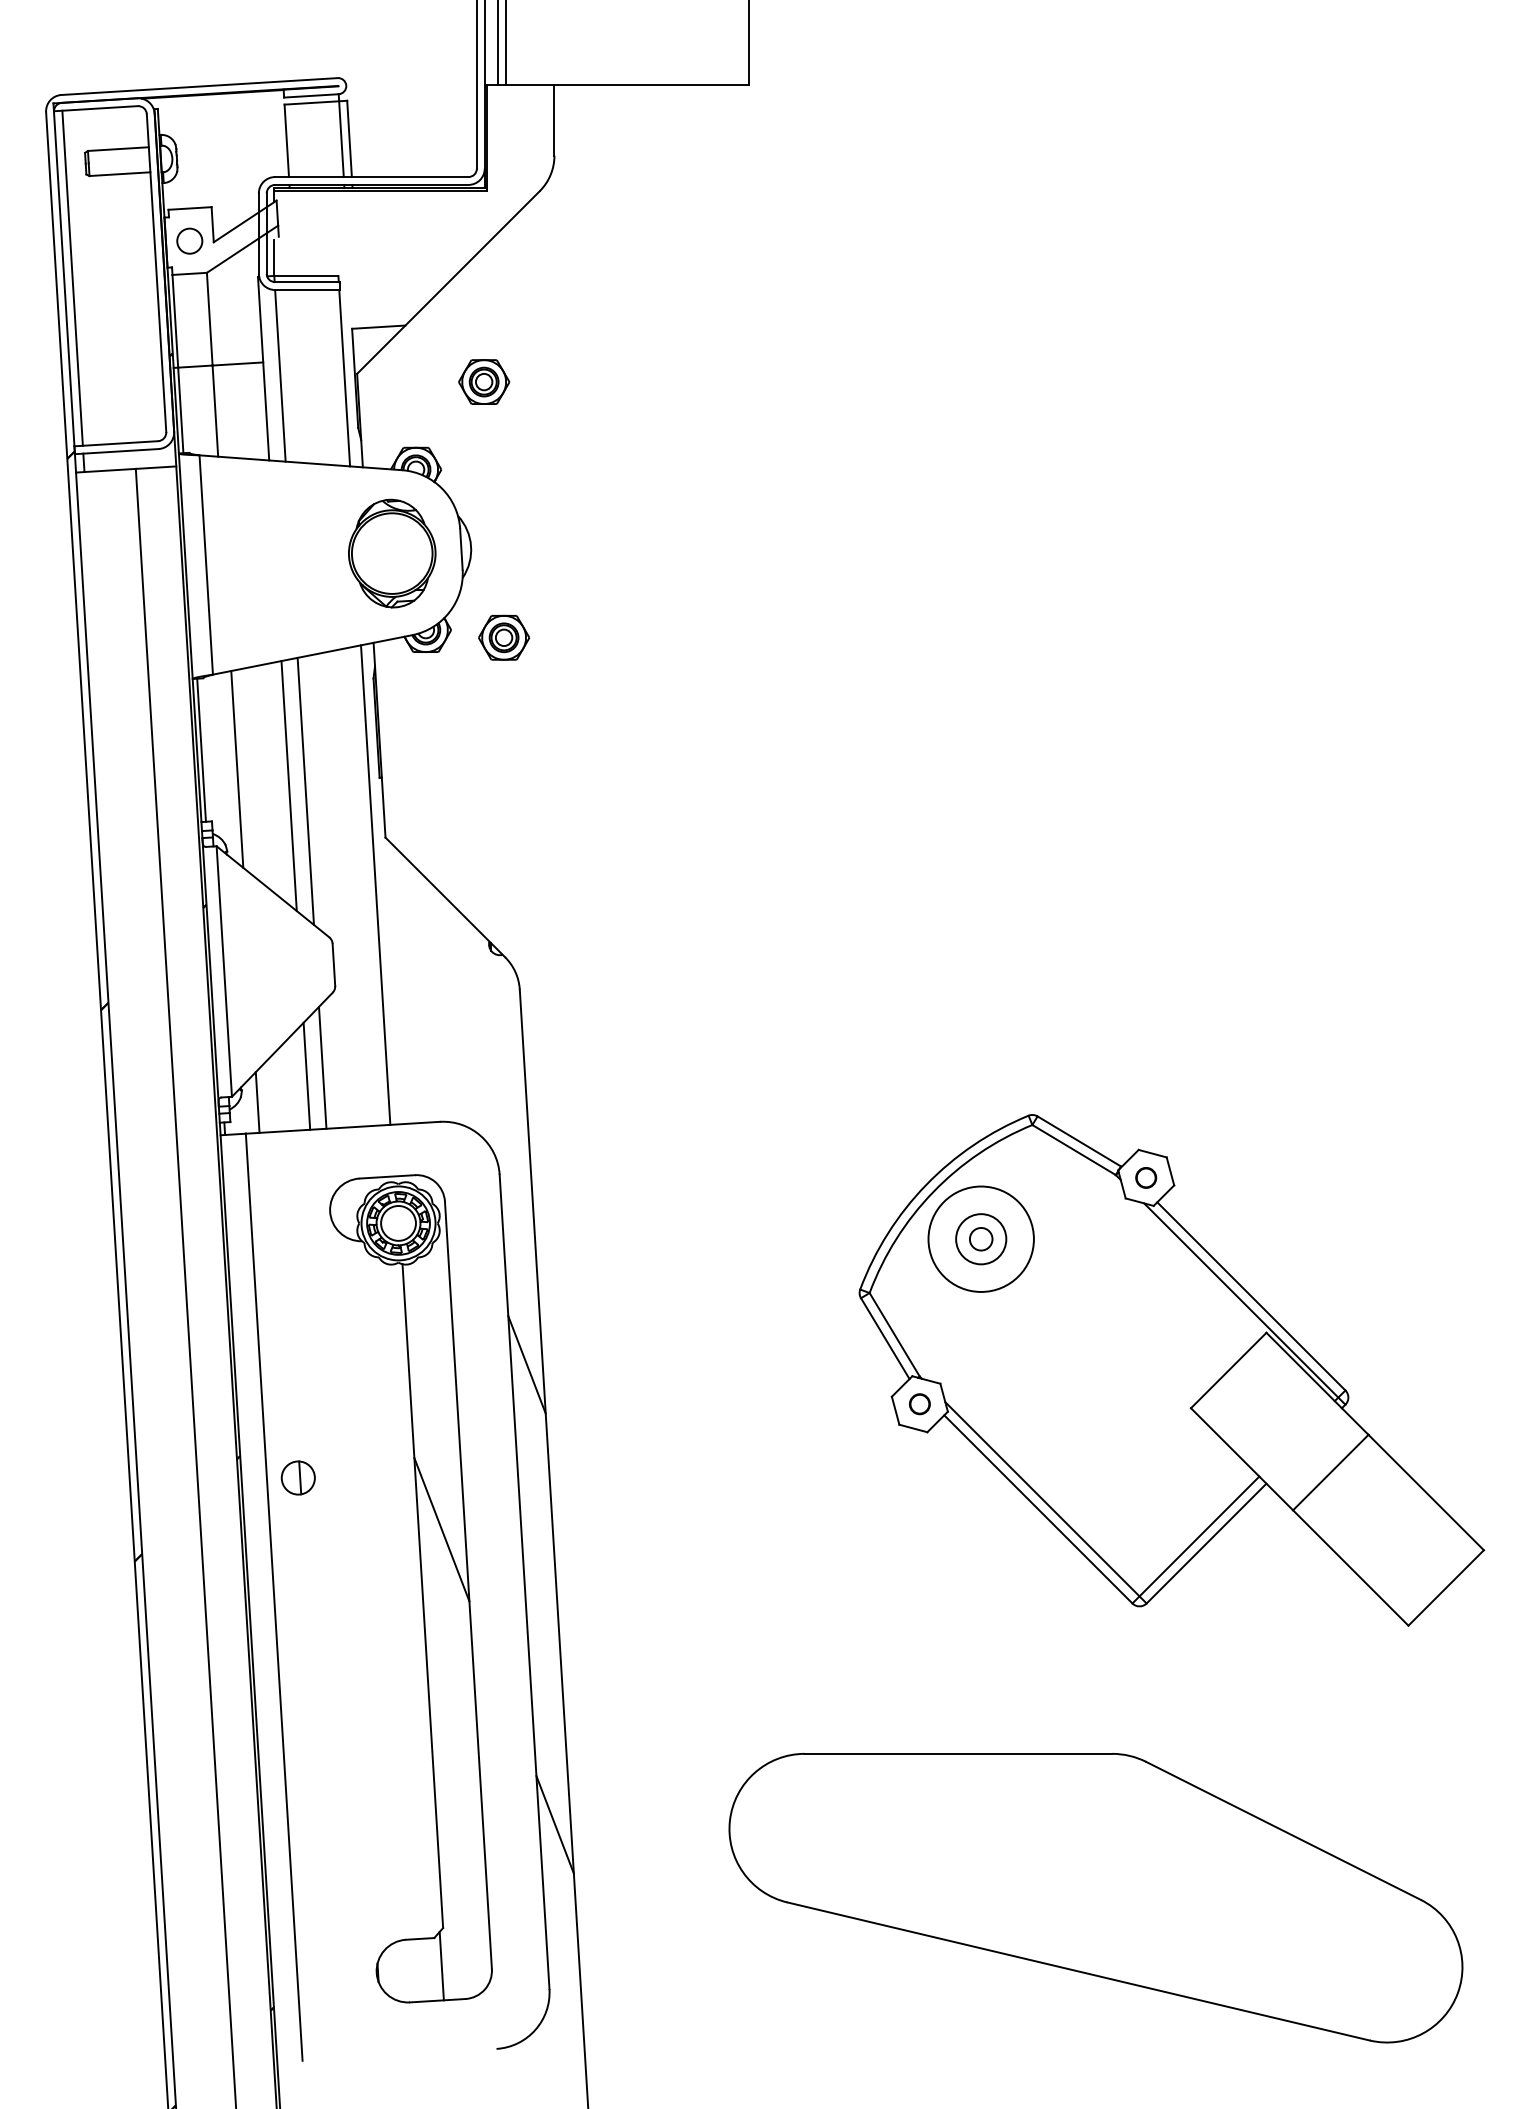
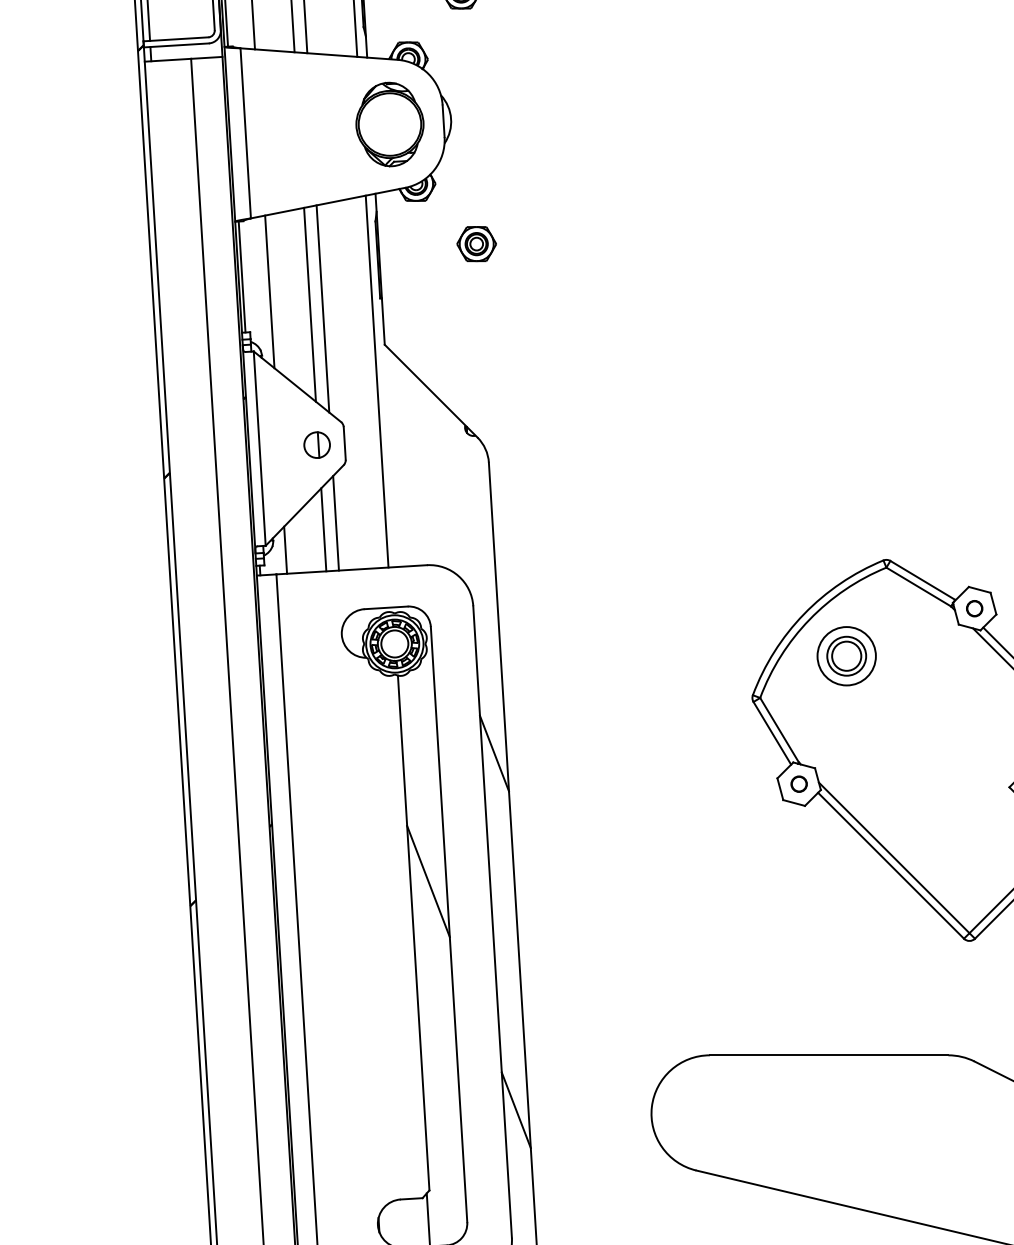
part: (503, 637) -> (476, 243), moved
circle: (980, 1238) -> (846, 655), size x0.71
circle: (981, 1239) -> (846, 656), size x1.67
part: (297, 1477) -> (316, 444), moved

